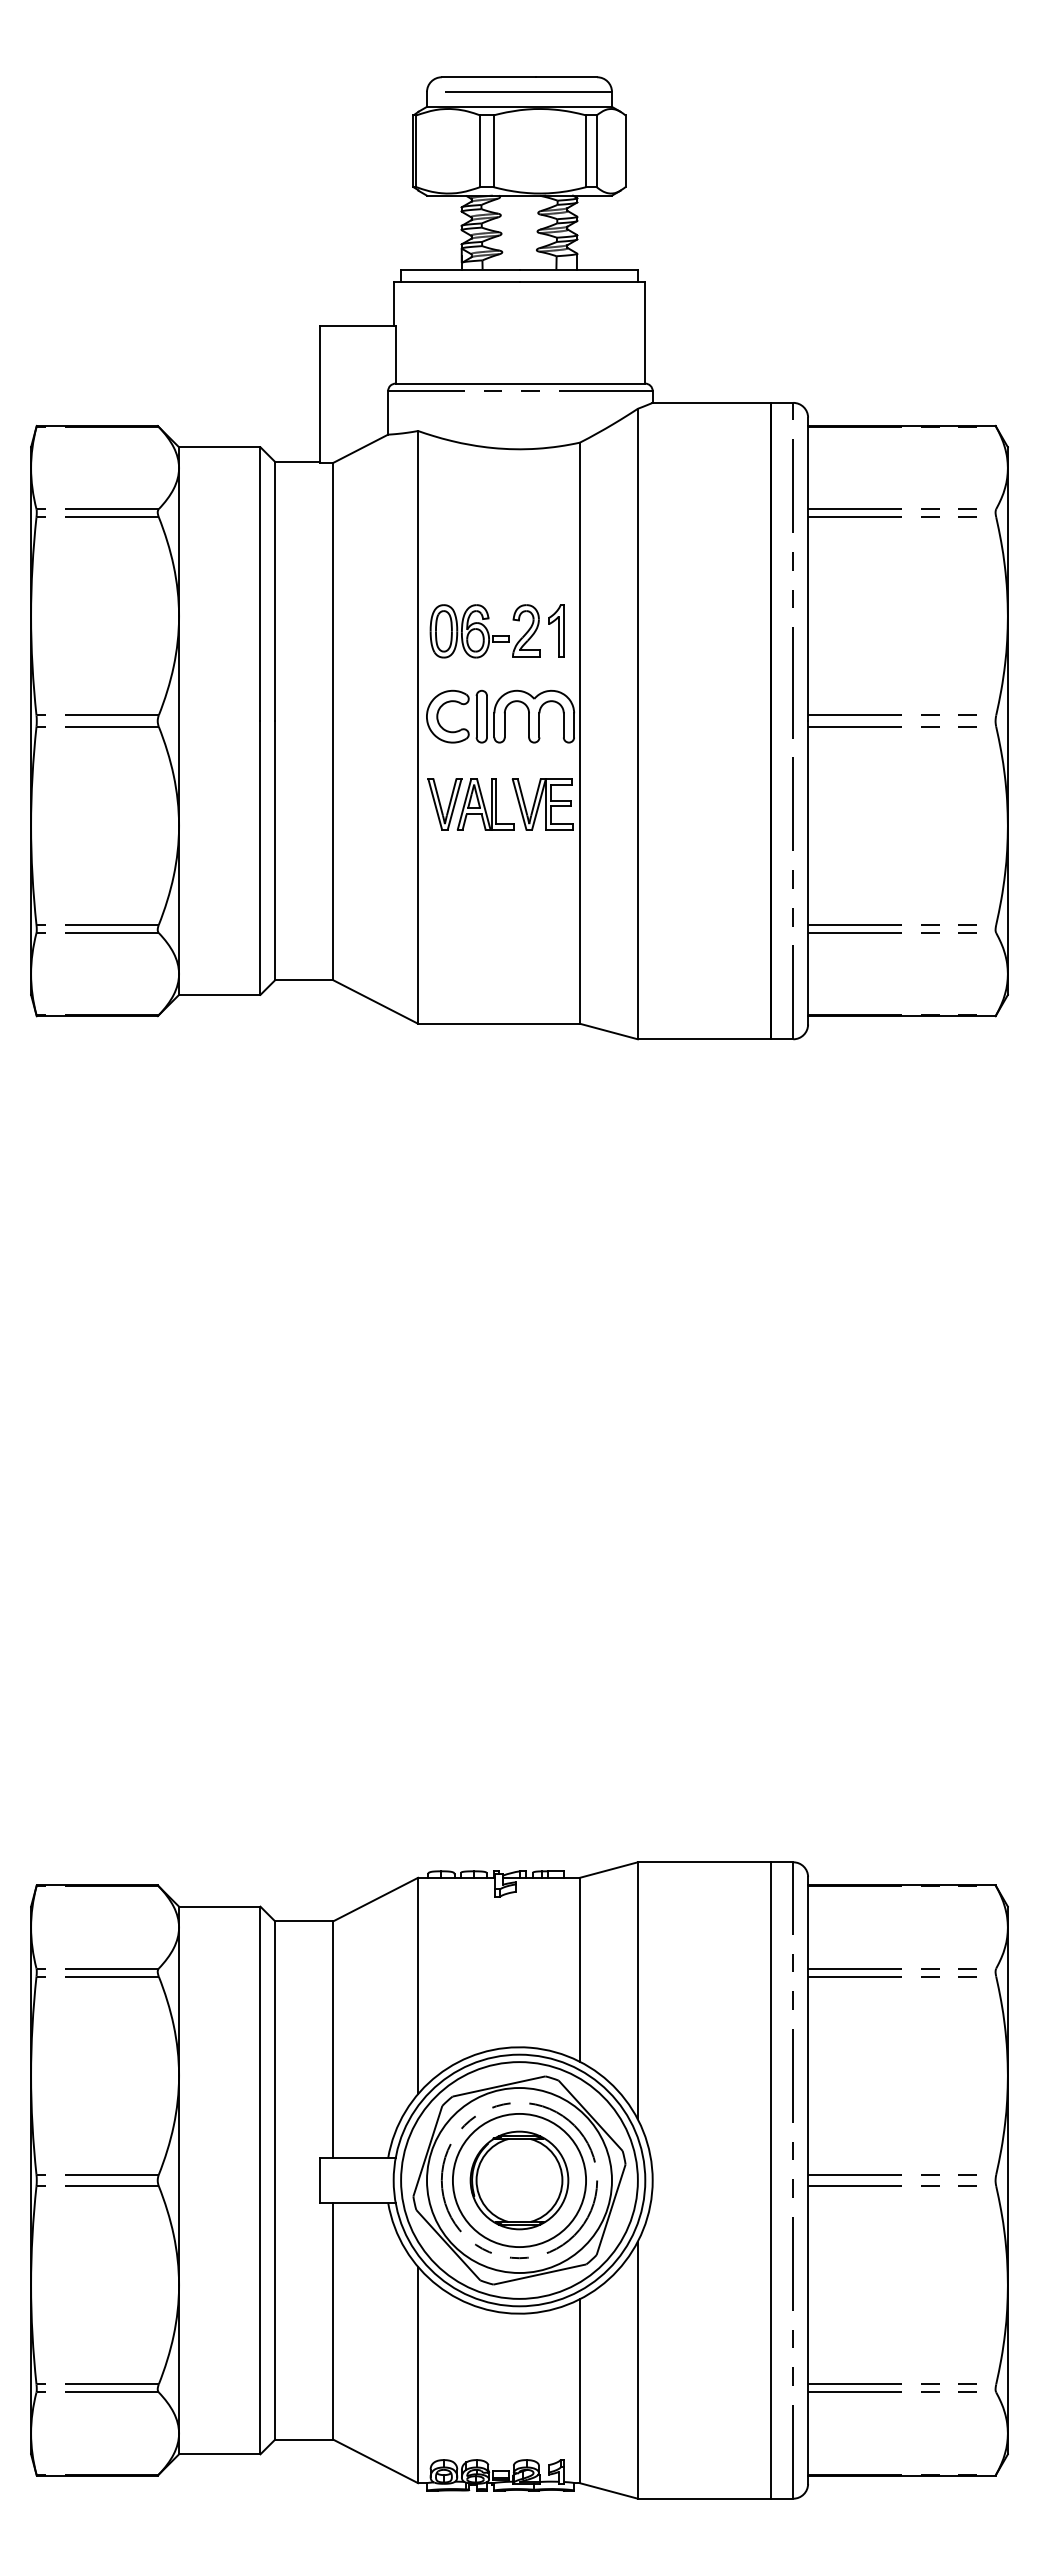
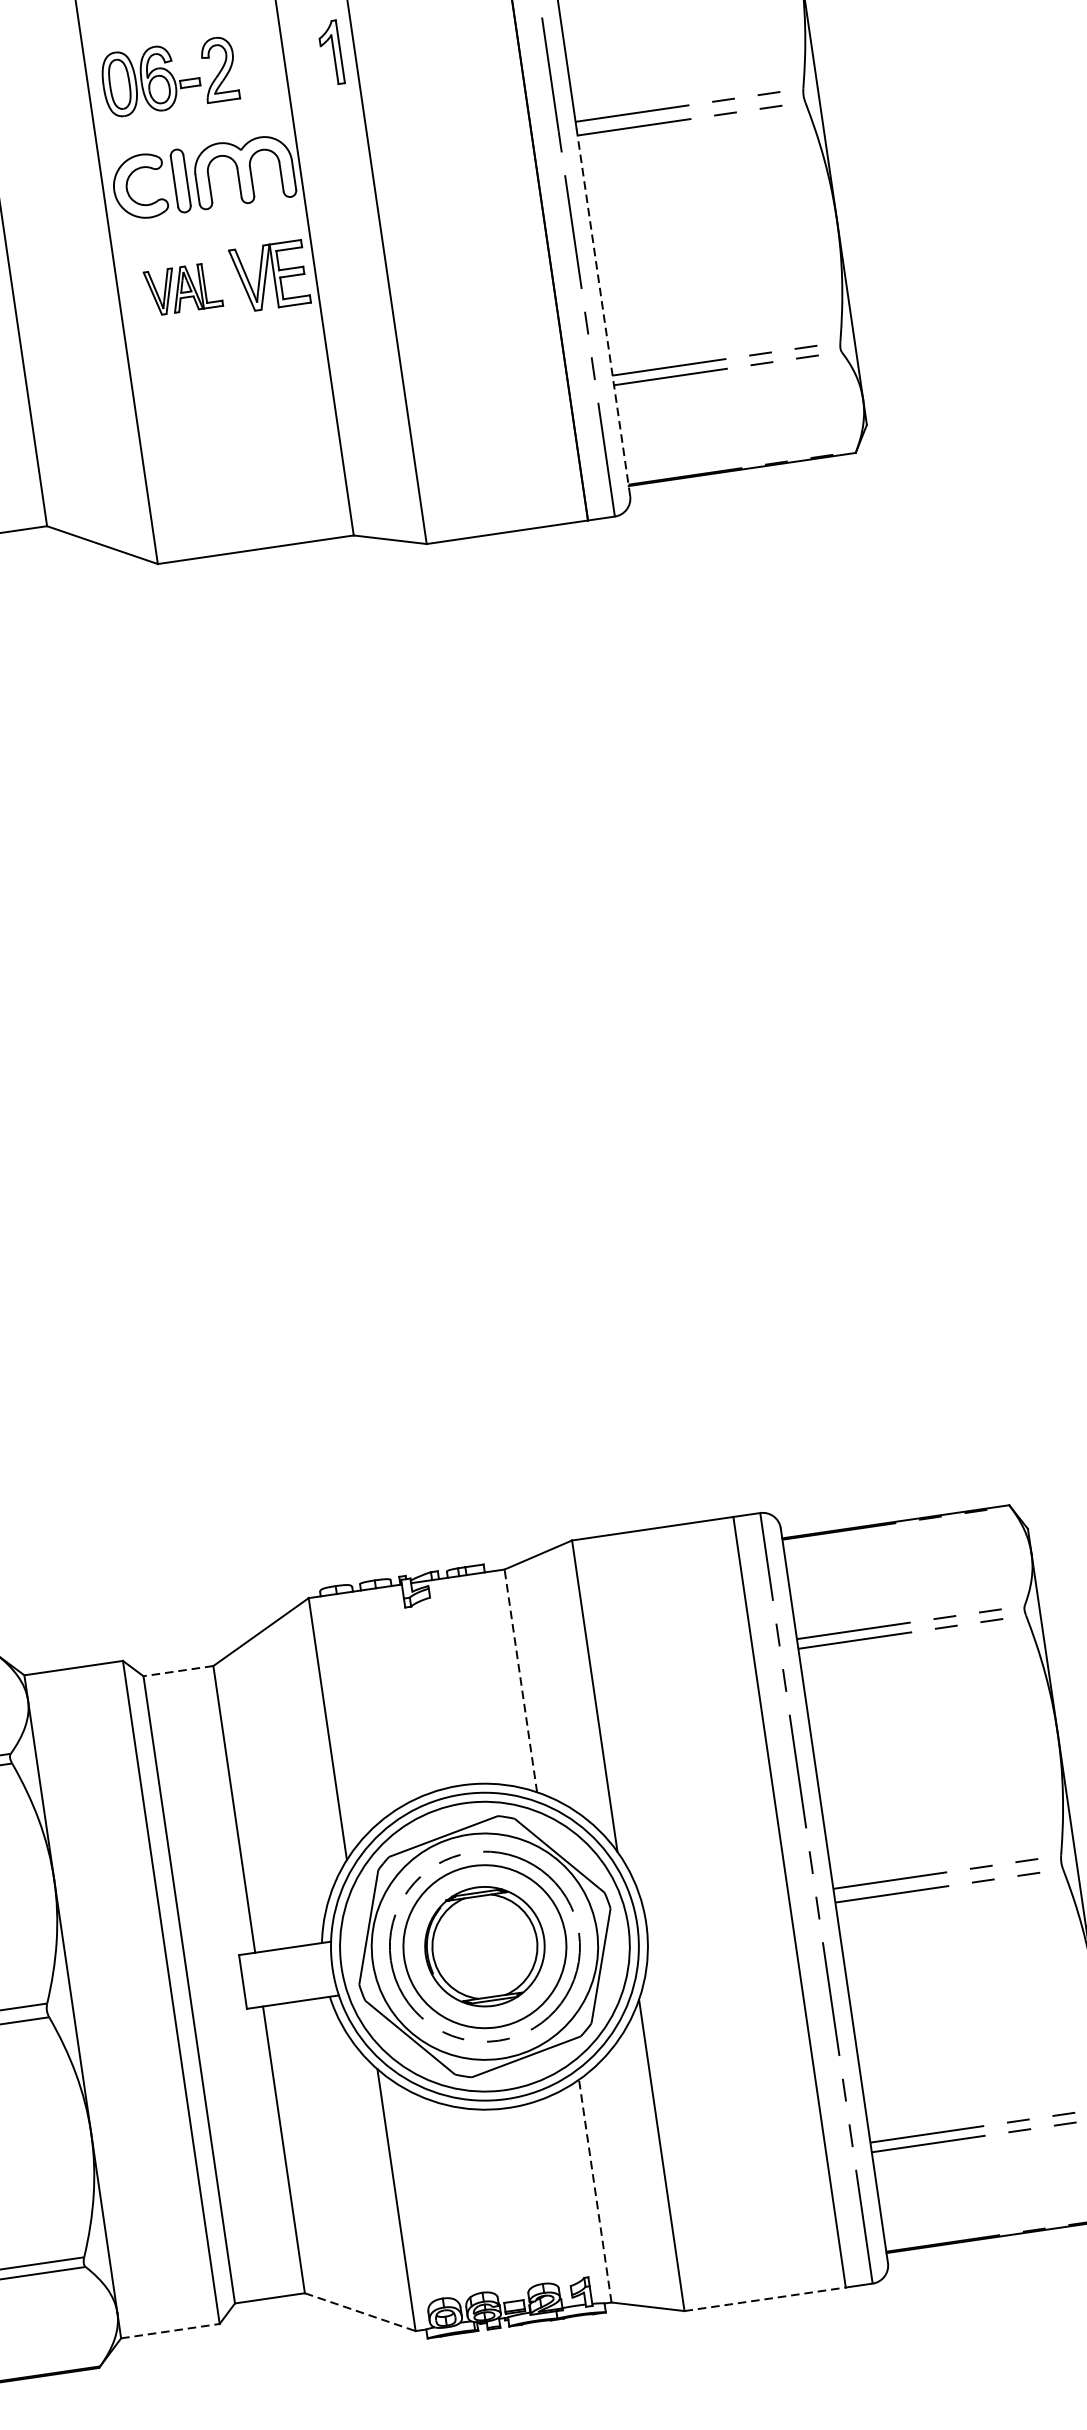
part: (556, 630) -> (331, 52), moved
part: (470, 804) -> (182, 289), size x0.7
line: (808, 872) -> (603, 311), solid -> dashed
line: (304, 1921) -> (178, 1671), solid -> dashed
line: (579, 1969) -> (520, 1680), solid -> dashed
line: (579, 2391) -> (594, 2191), solid -> dashed
line: (219, 2454) -> (170, 2331), solid -> dashed
line: (375, 2461) -> (360, 2312), solid -> dashed
line: (704, 2498) -> (765, 2299), solid -> dashed

